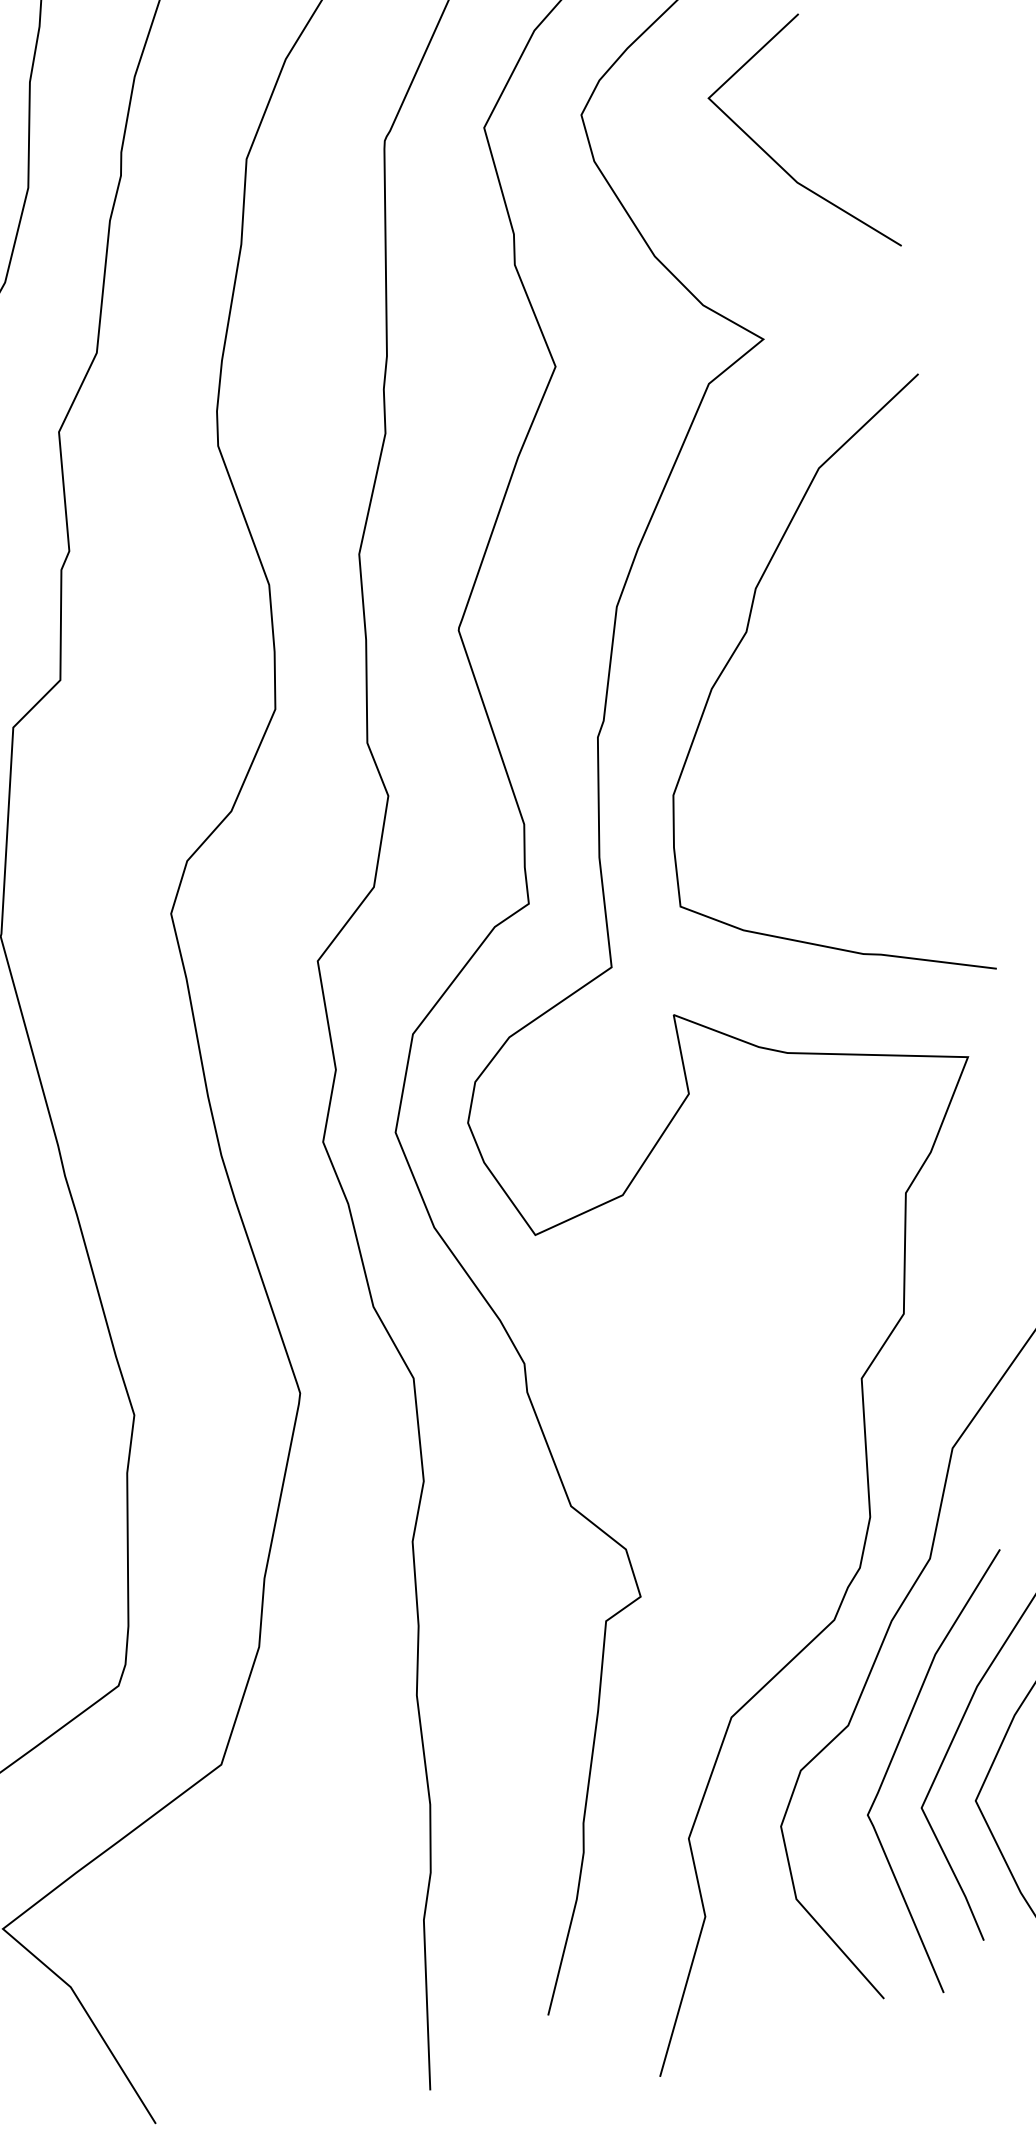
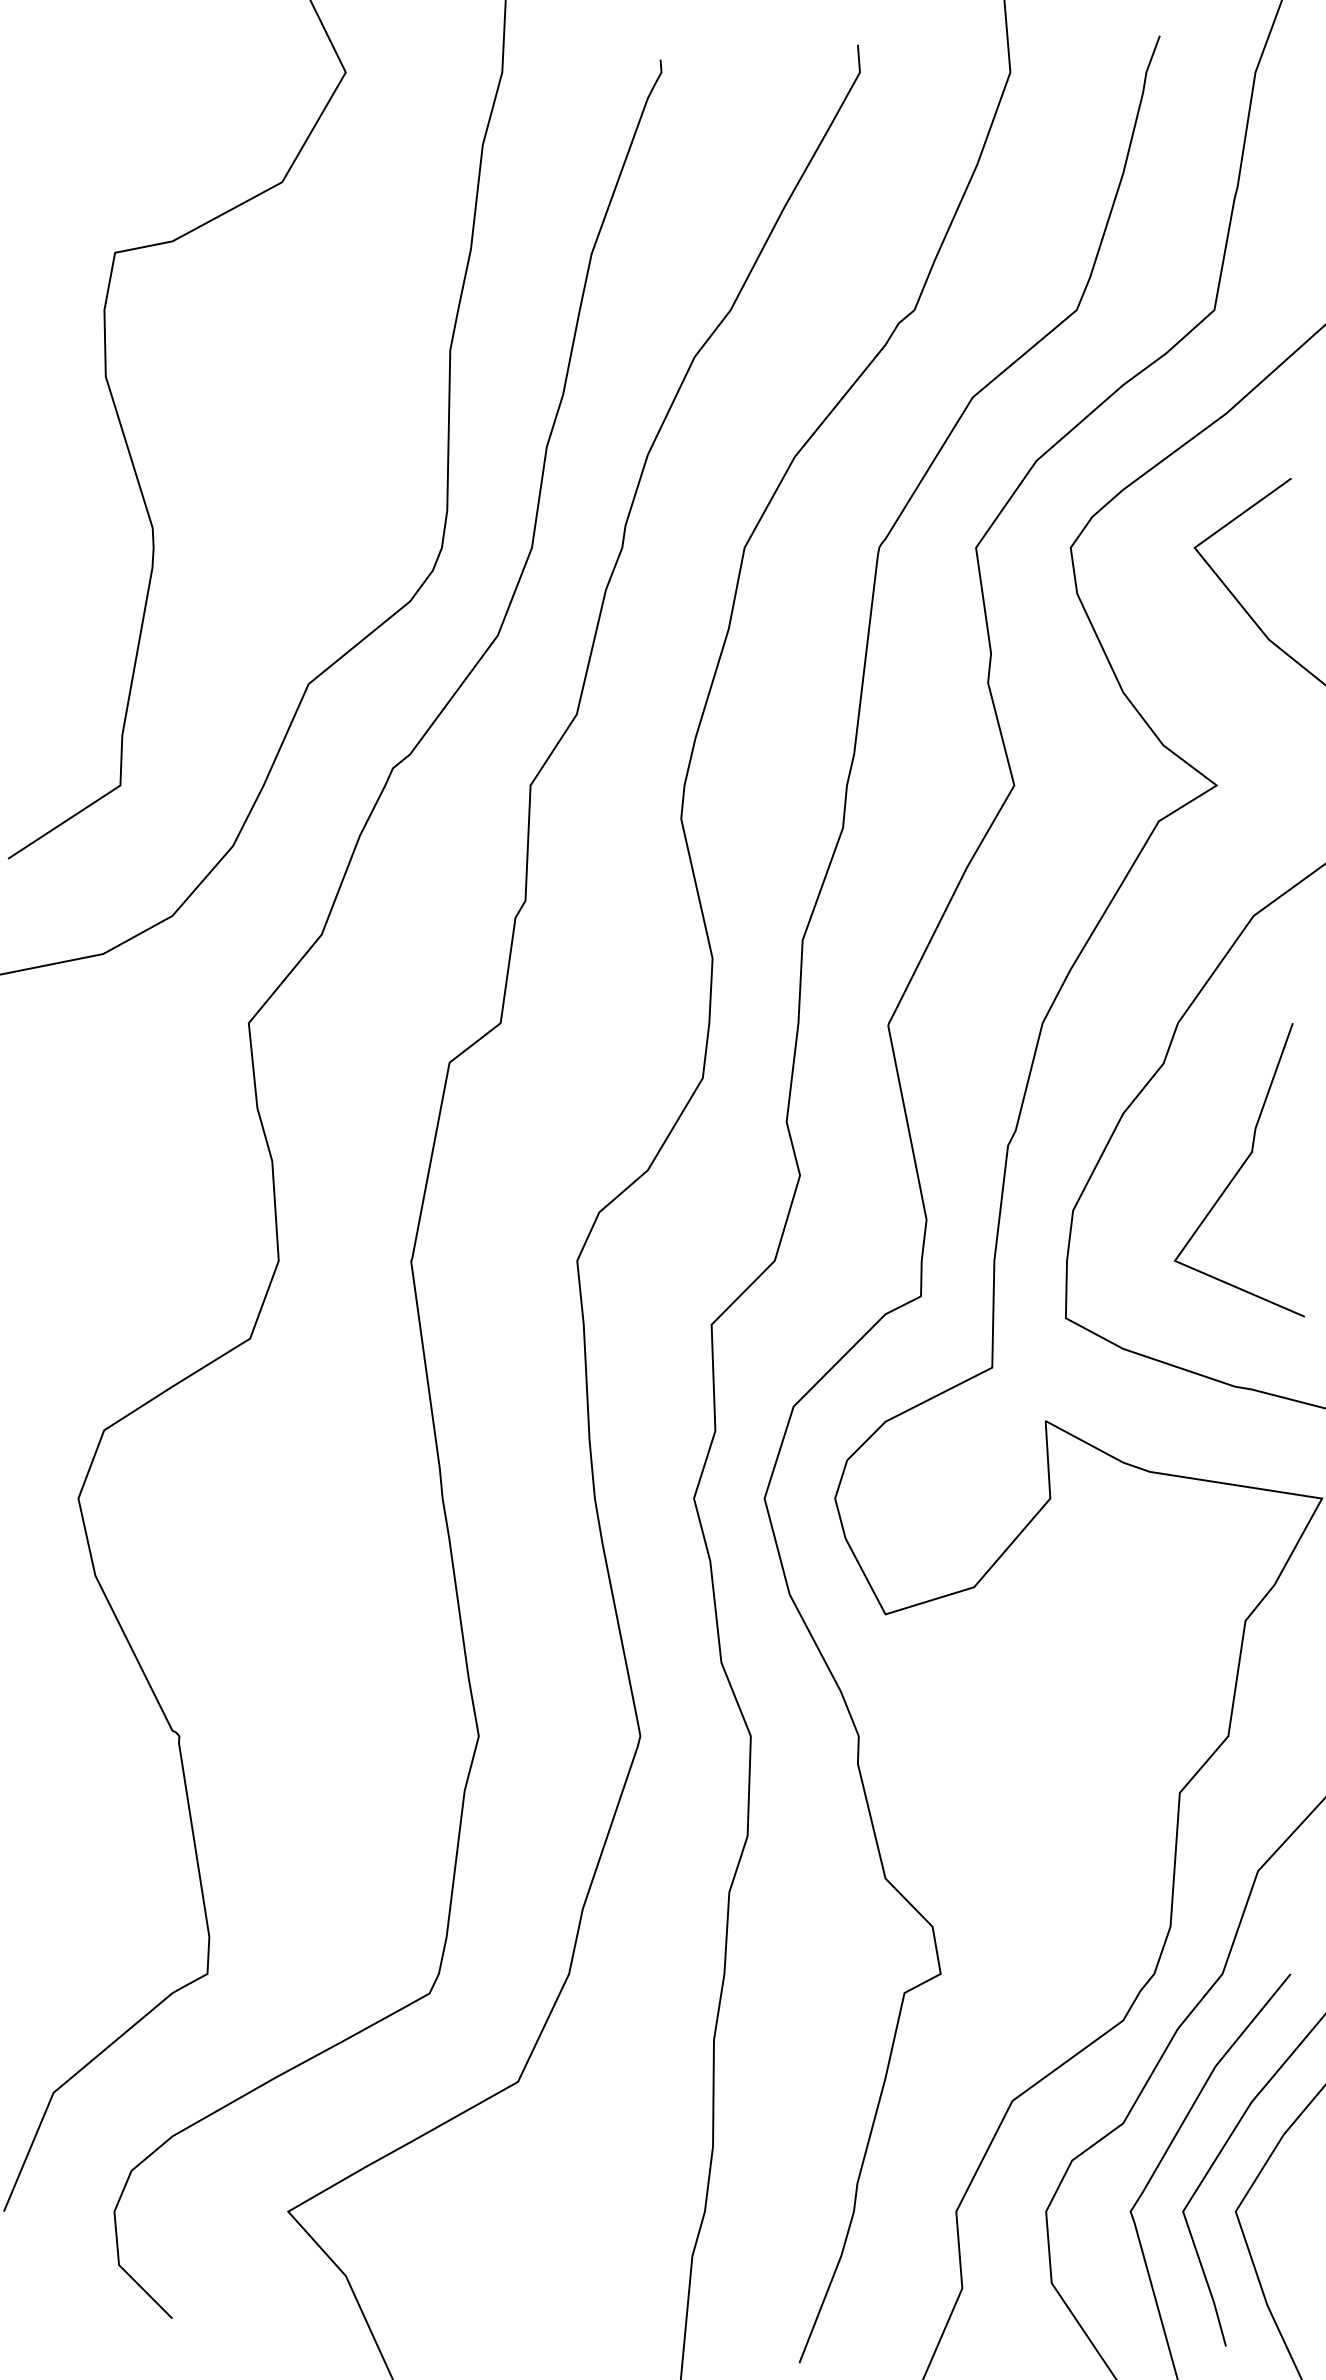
line: (837, 731) -> (1238, 1170), added

